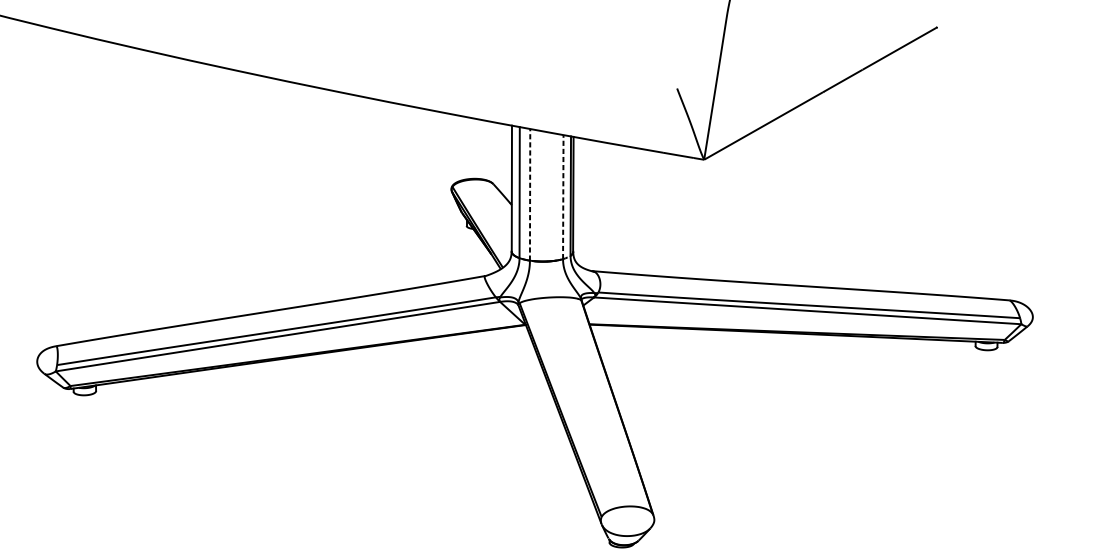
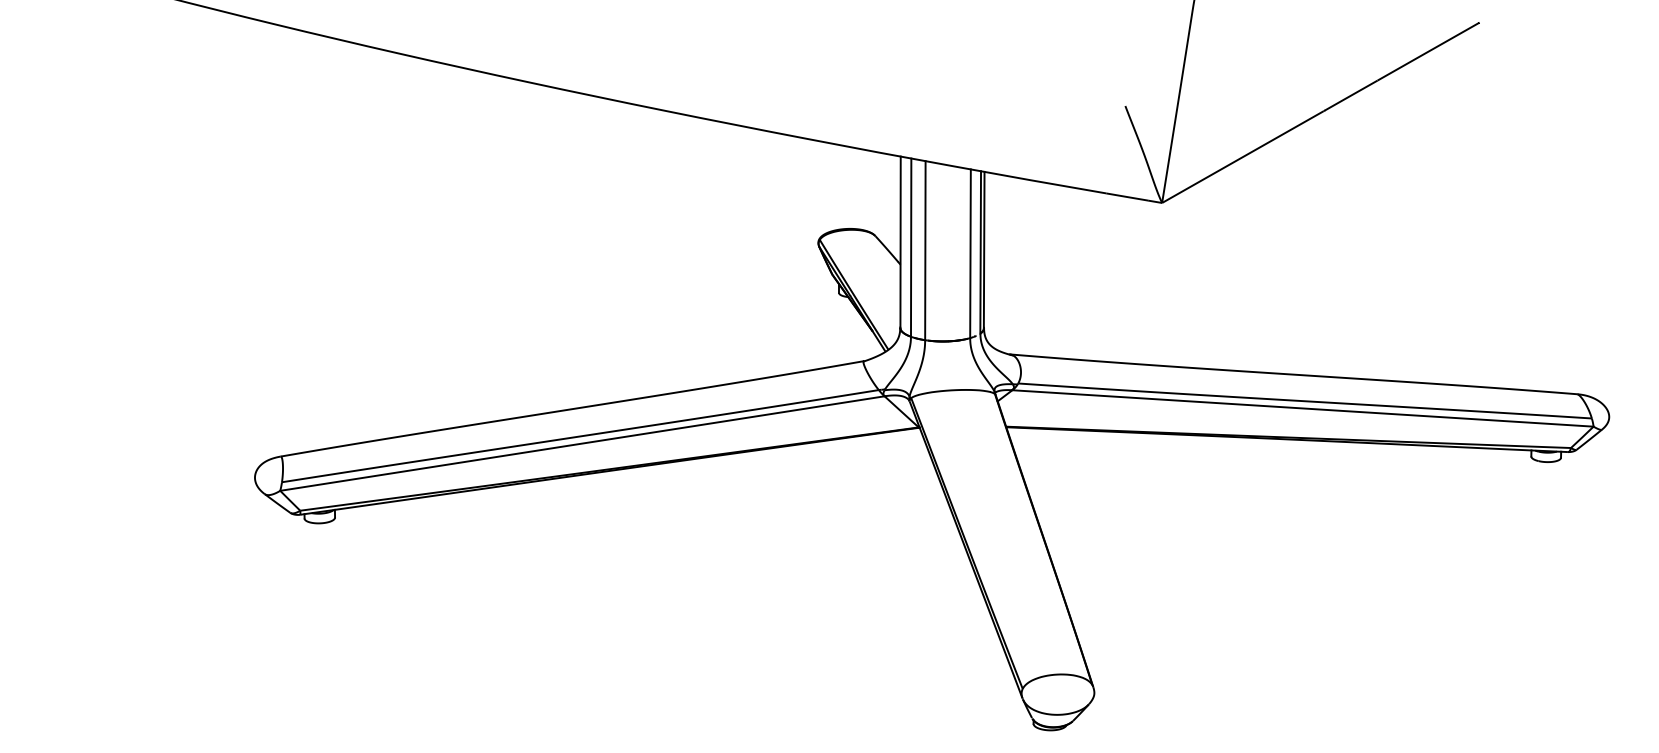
line: (530, 194) -> (925, 250), dashed -> solid
line: (563, 196) -> (970, 253), dashed -> solid

